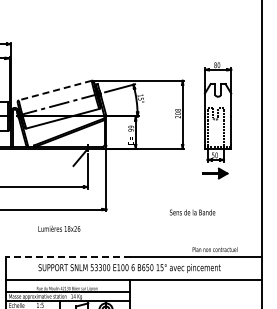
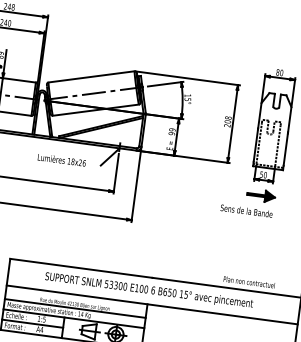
line: (55, 90) -> (91, 76), dashed -> solid
text: (192, 212) -> (246, 211), moved
text: (59, 228) -> (62, 159), moved
line: (68, 256) -> (81, 267), dashed -> solid

